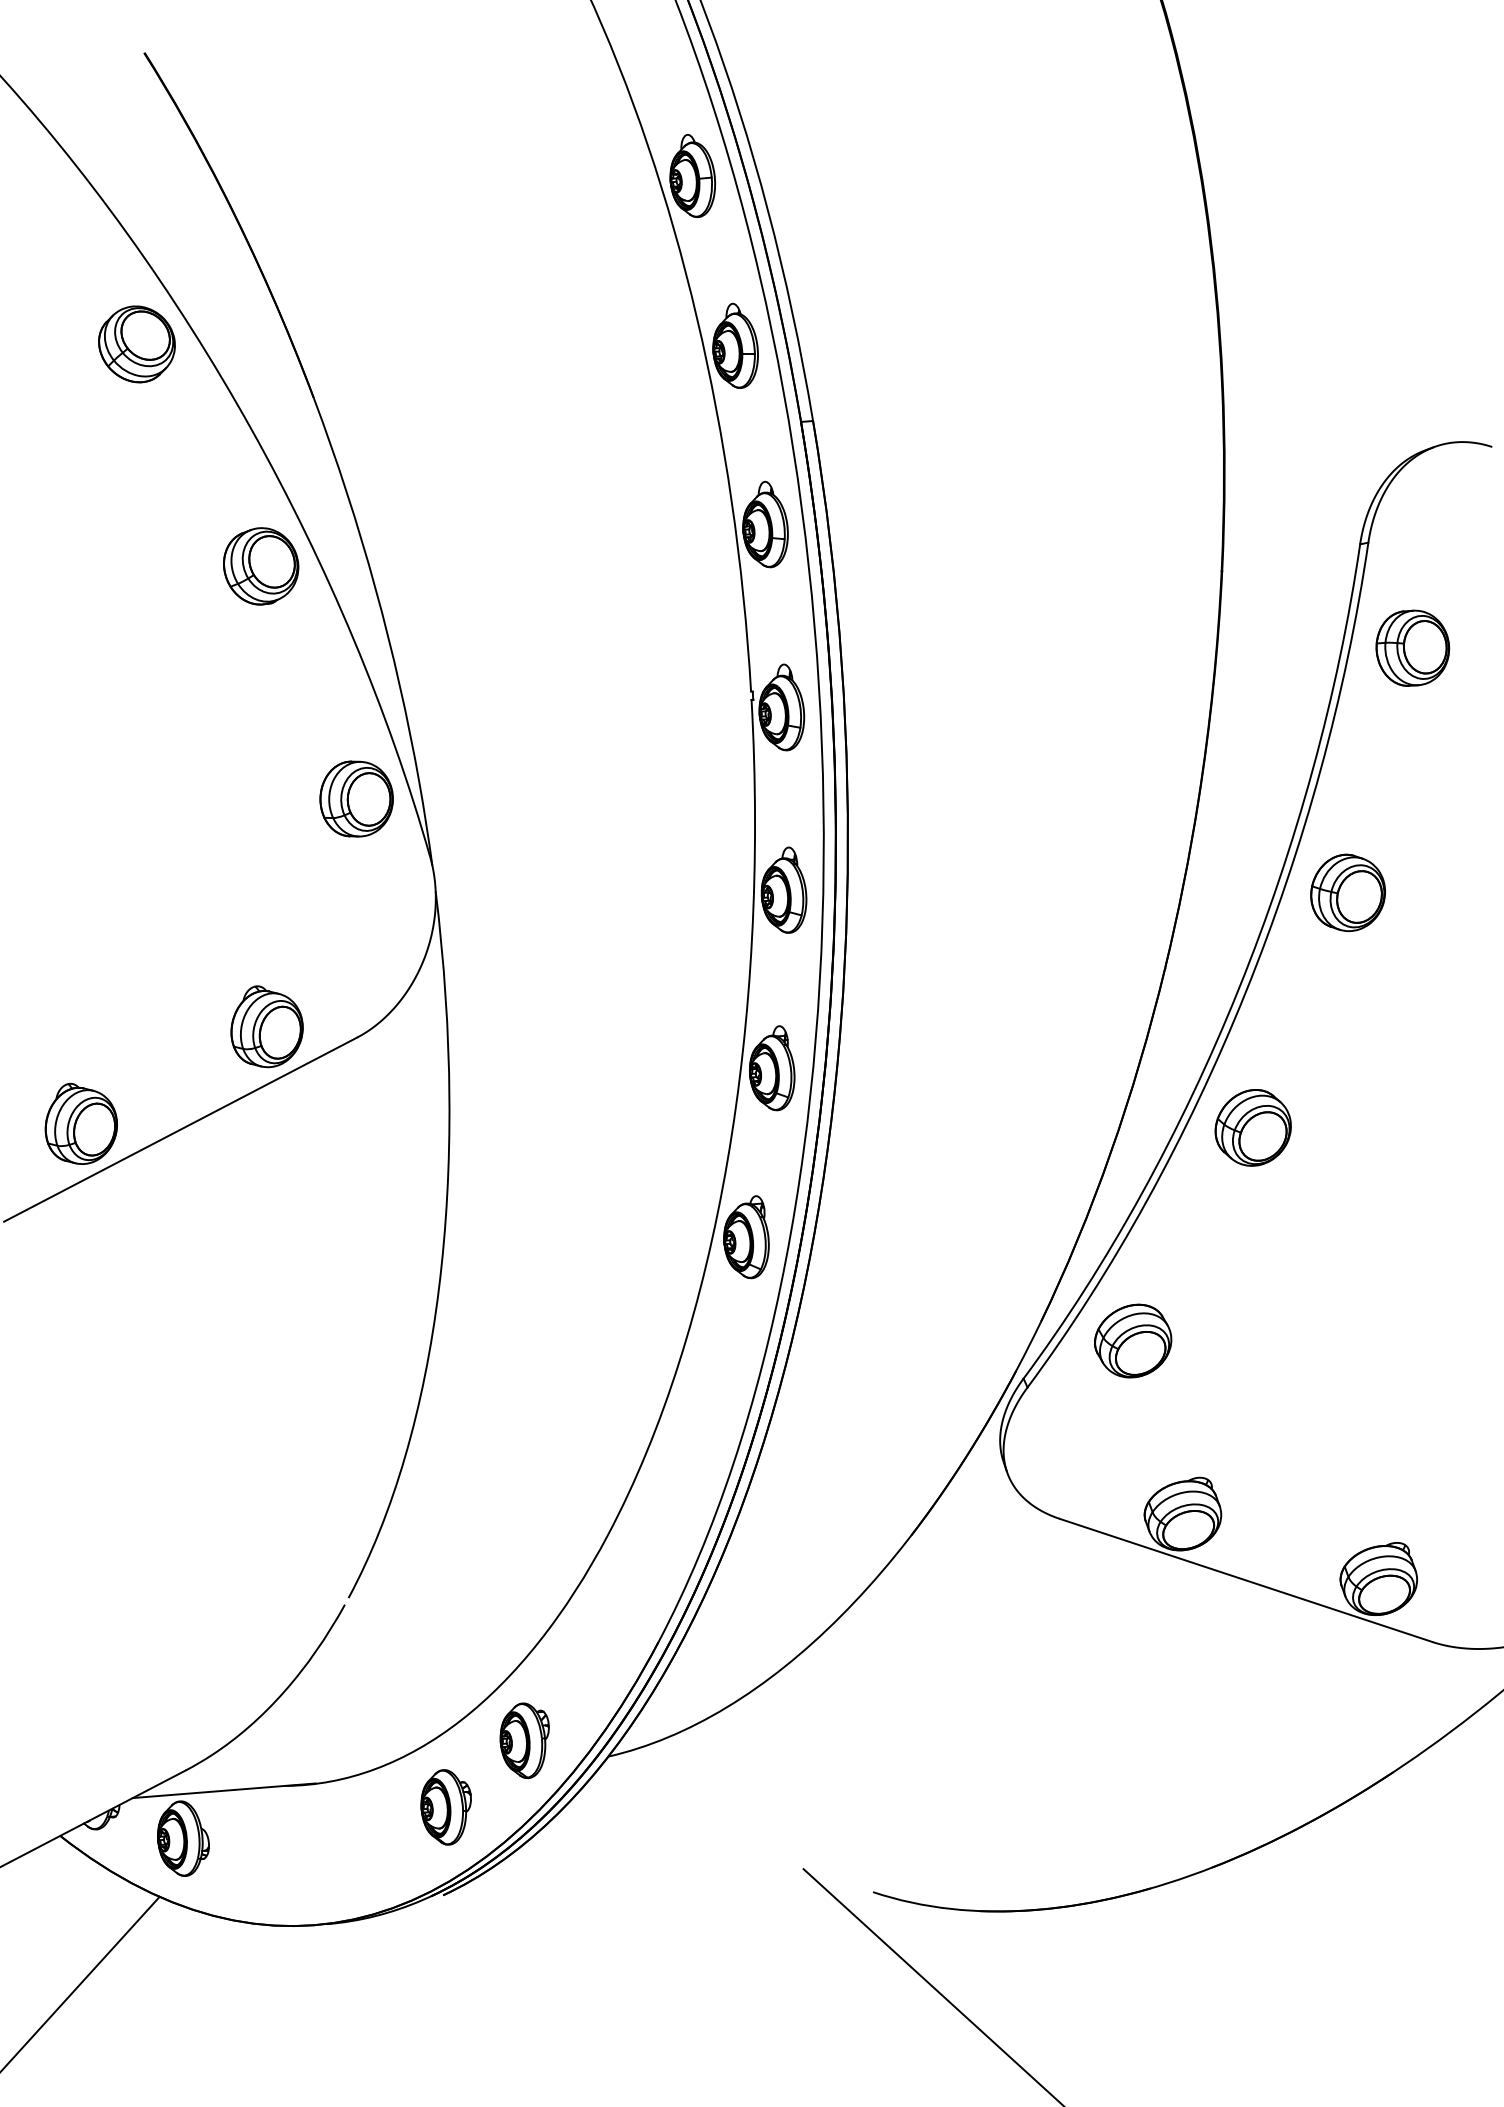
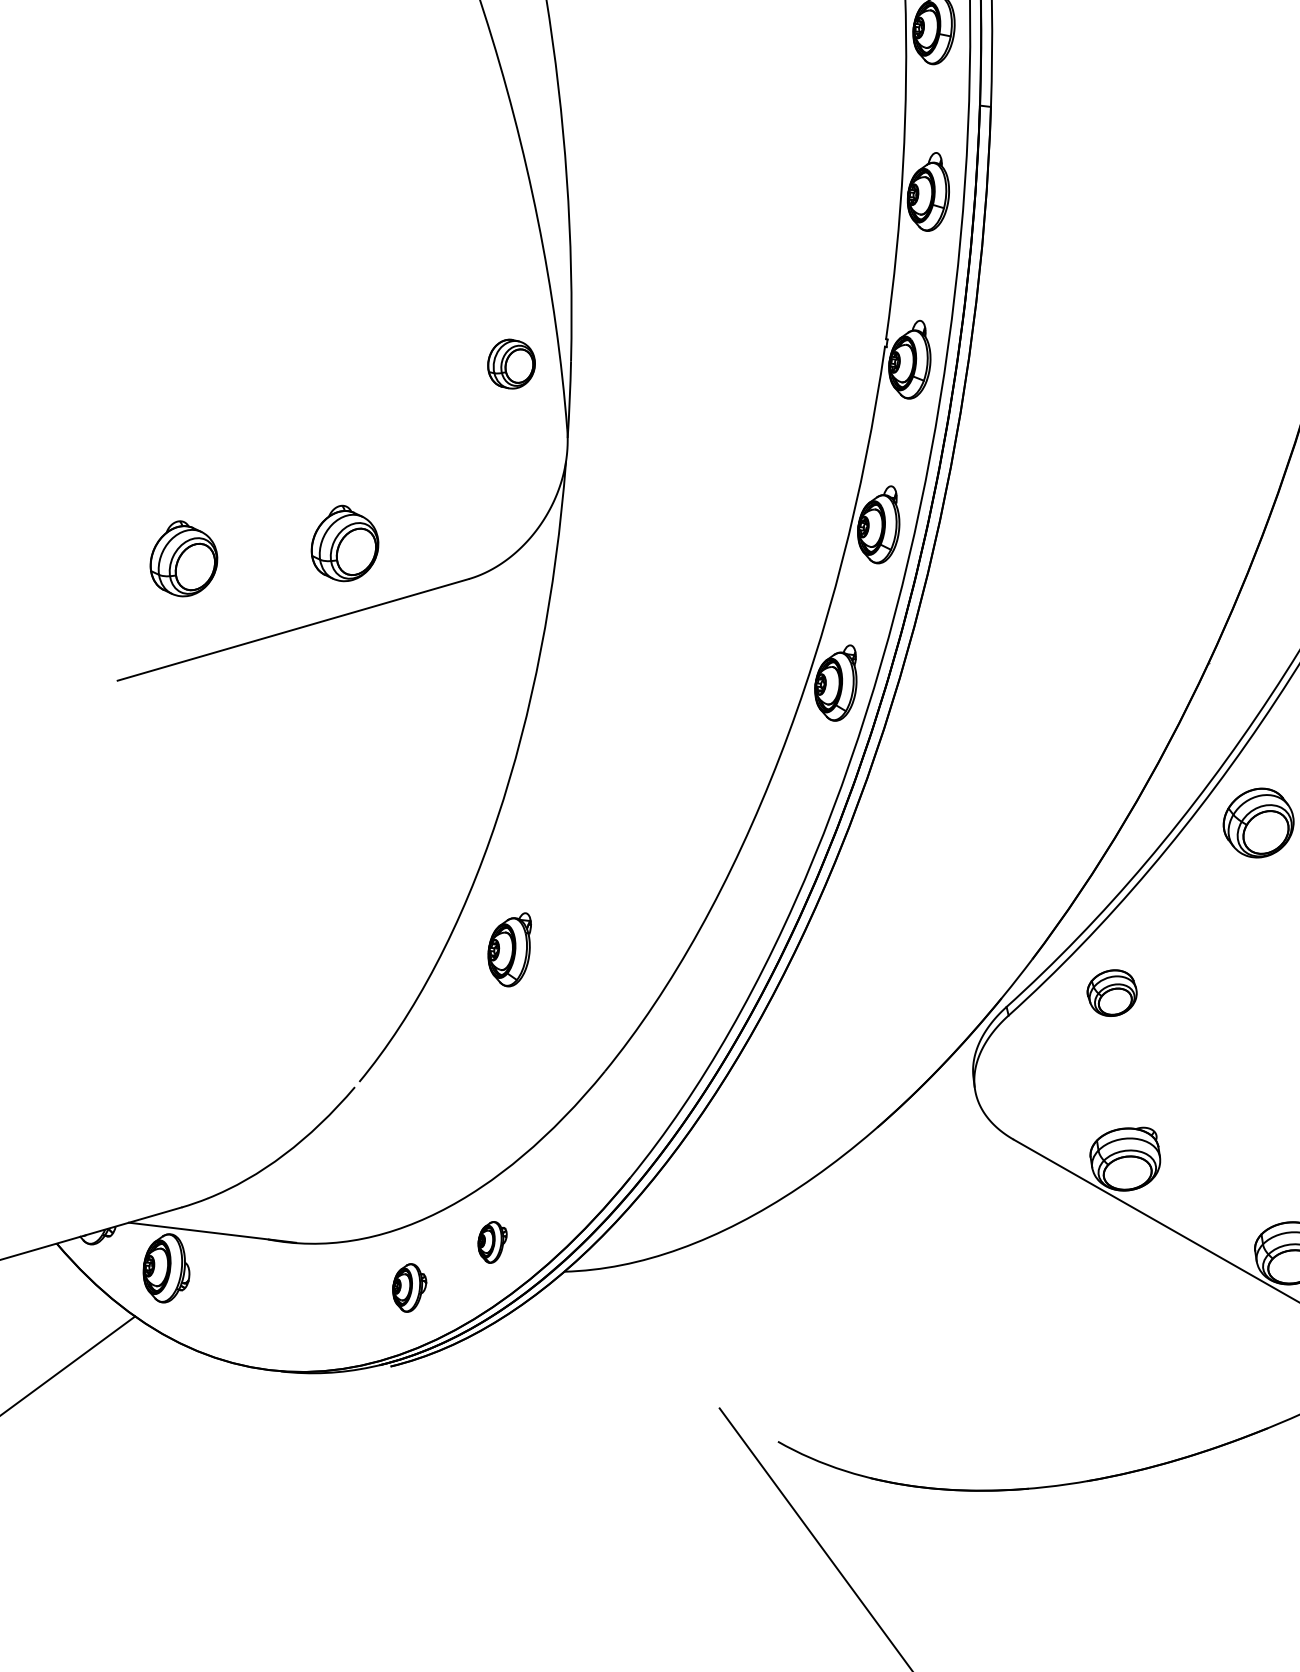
part: (261, 566) -> (468, 137), removed
part: (356, 798) -> (511, 363), size x0.7
part: (266, 1026) -> (345, 543), moved
part: (80, 1123) -> (183, 558), moved
part: (746, 1237) -> (509, 948), moved
part: (1133, 1340) -> (1112, 992), size x0.7
part: (524, 1740) -> (491, 1241), size x0.6
part: (445, 1807) -> (408, 1287), size x0.7

